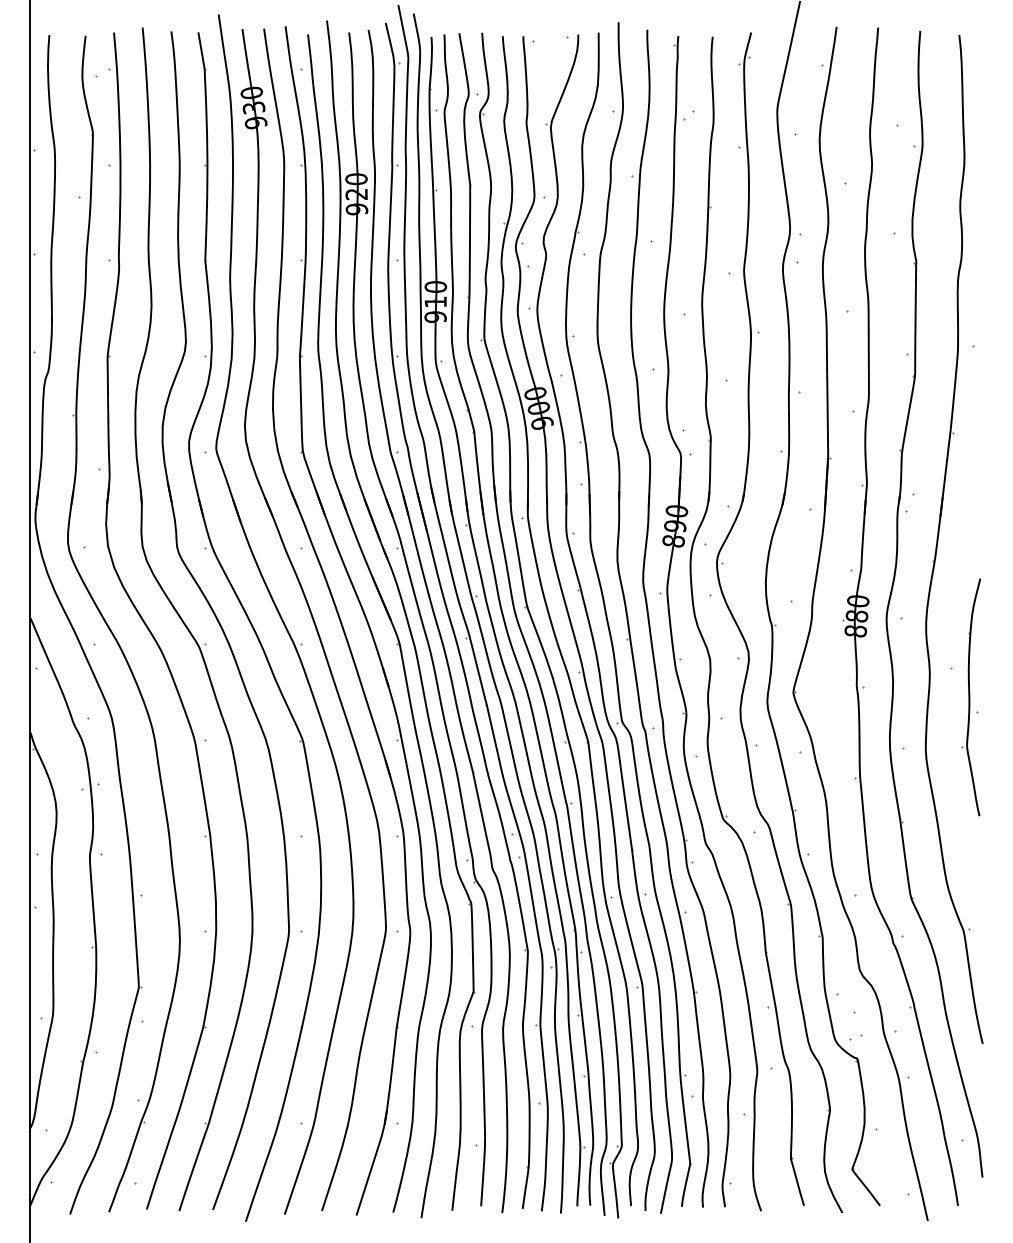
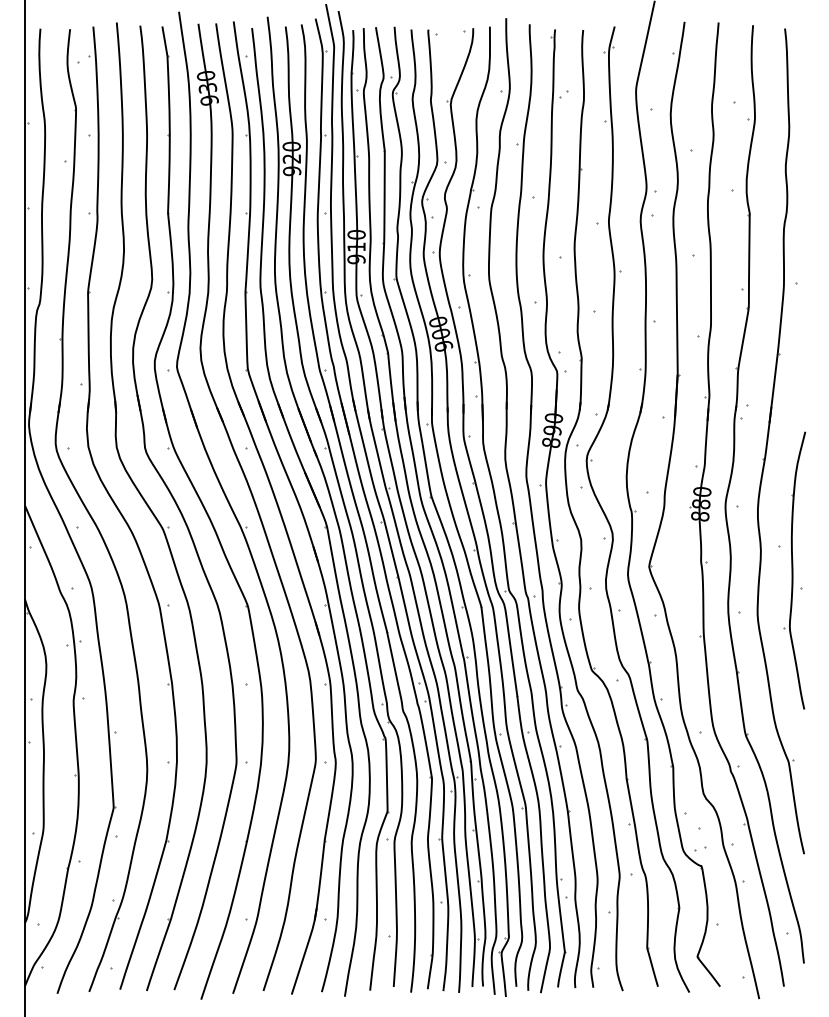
part: (970, 697) -> (794, 570), size x1.43

